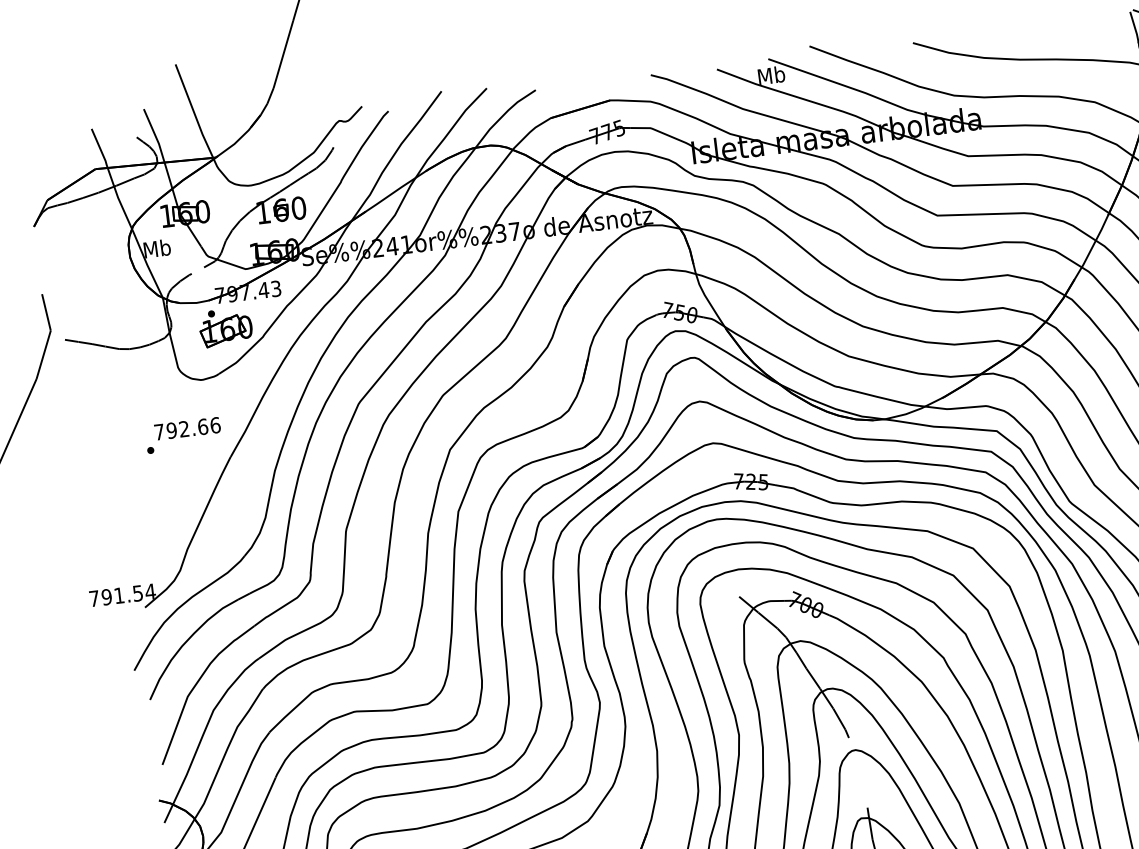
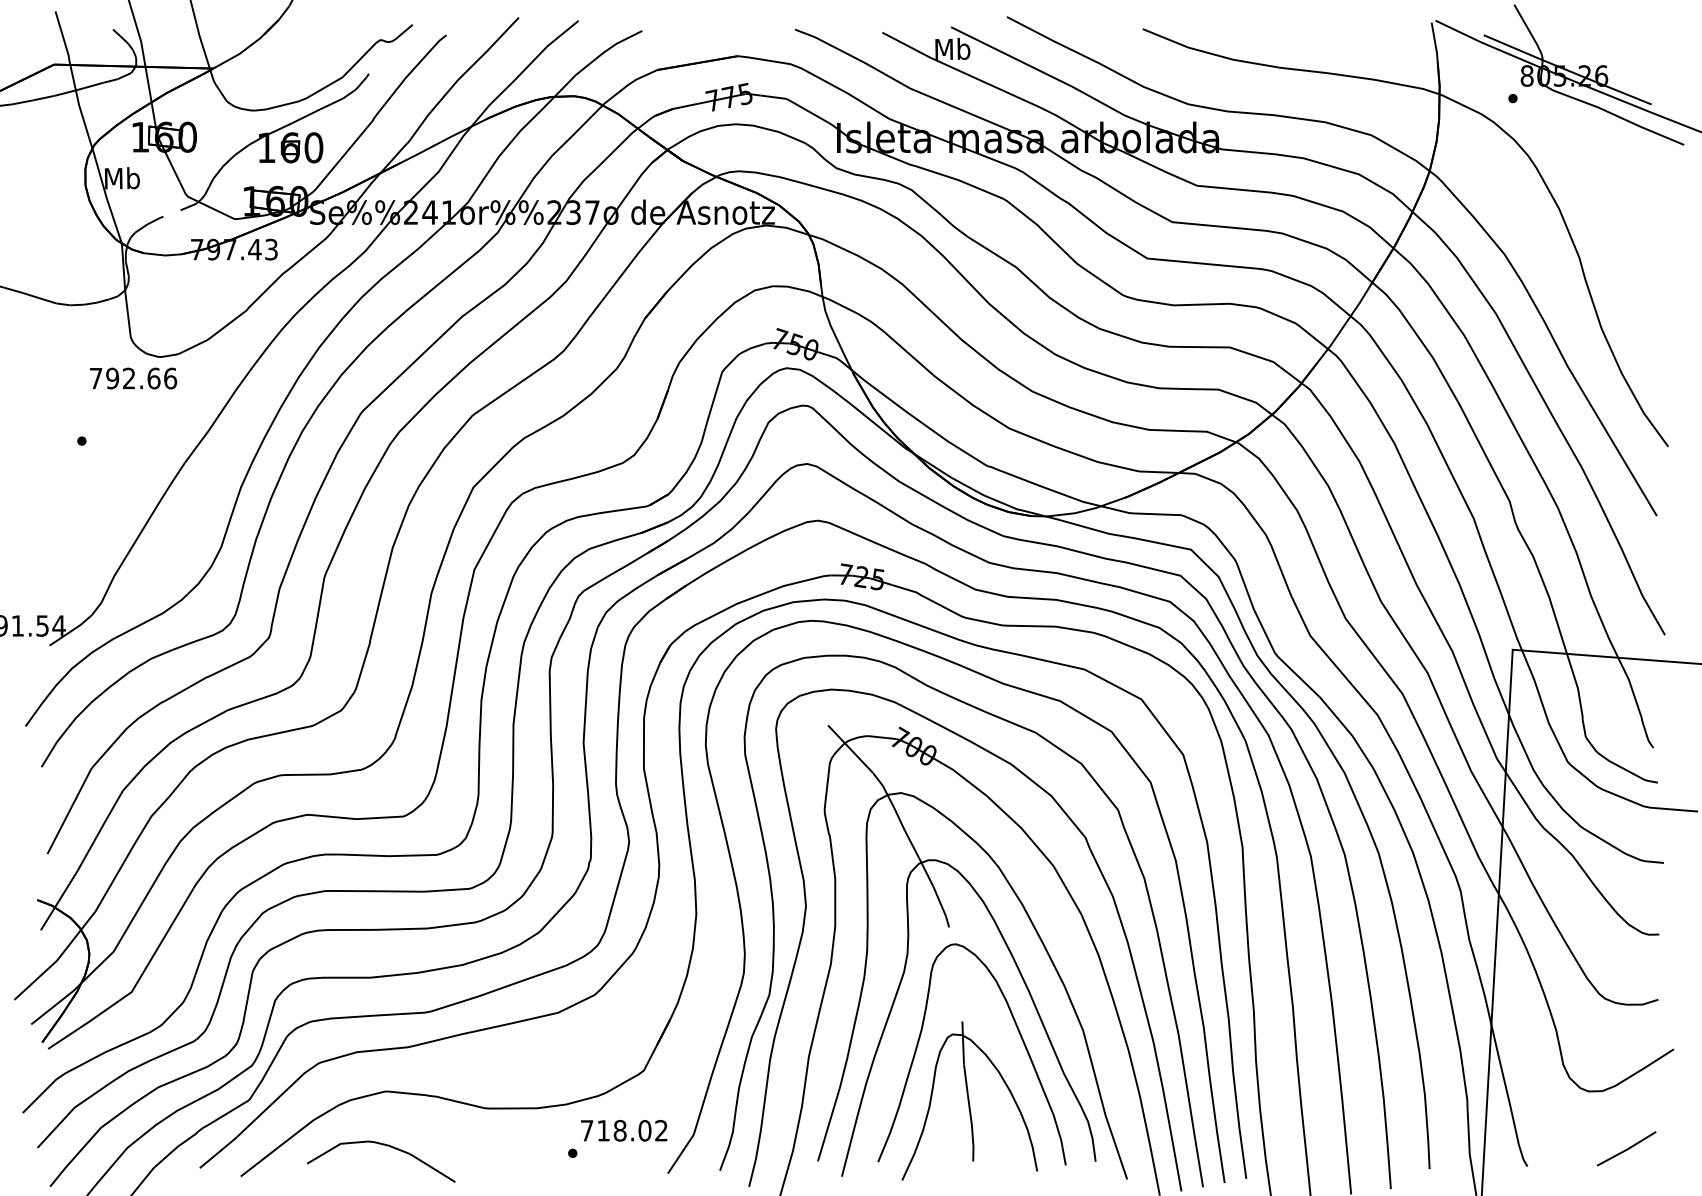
part: (225, 326) -> (199, 291), removed
text: (187, 428) -> (133, 378), moved

